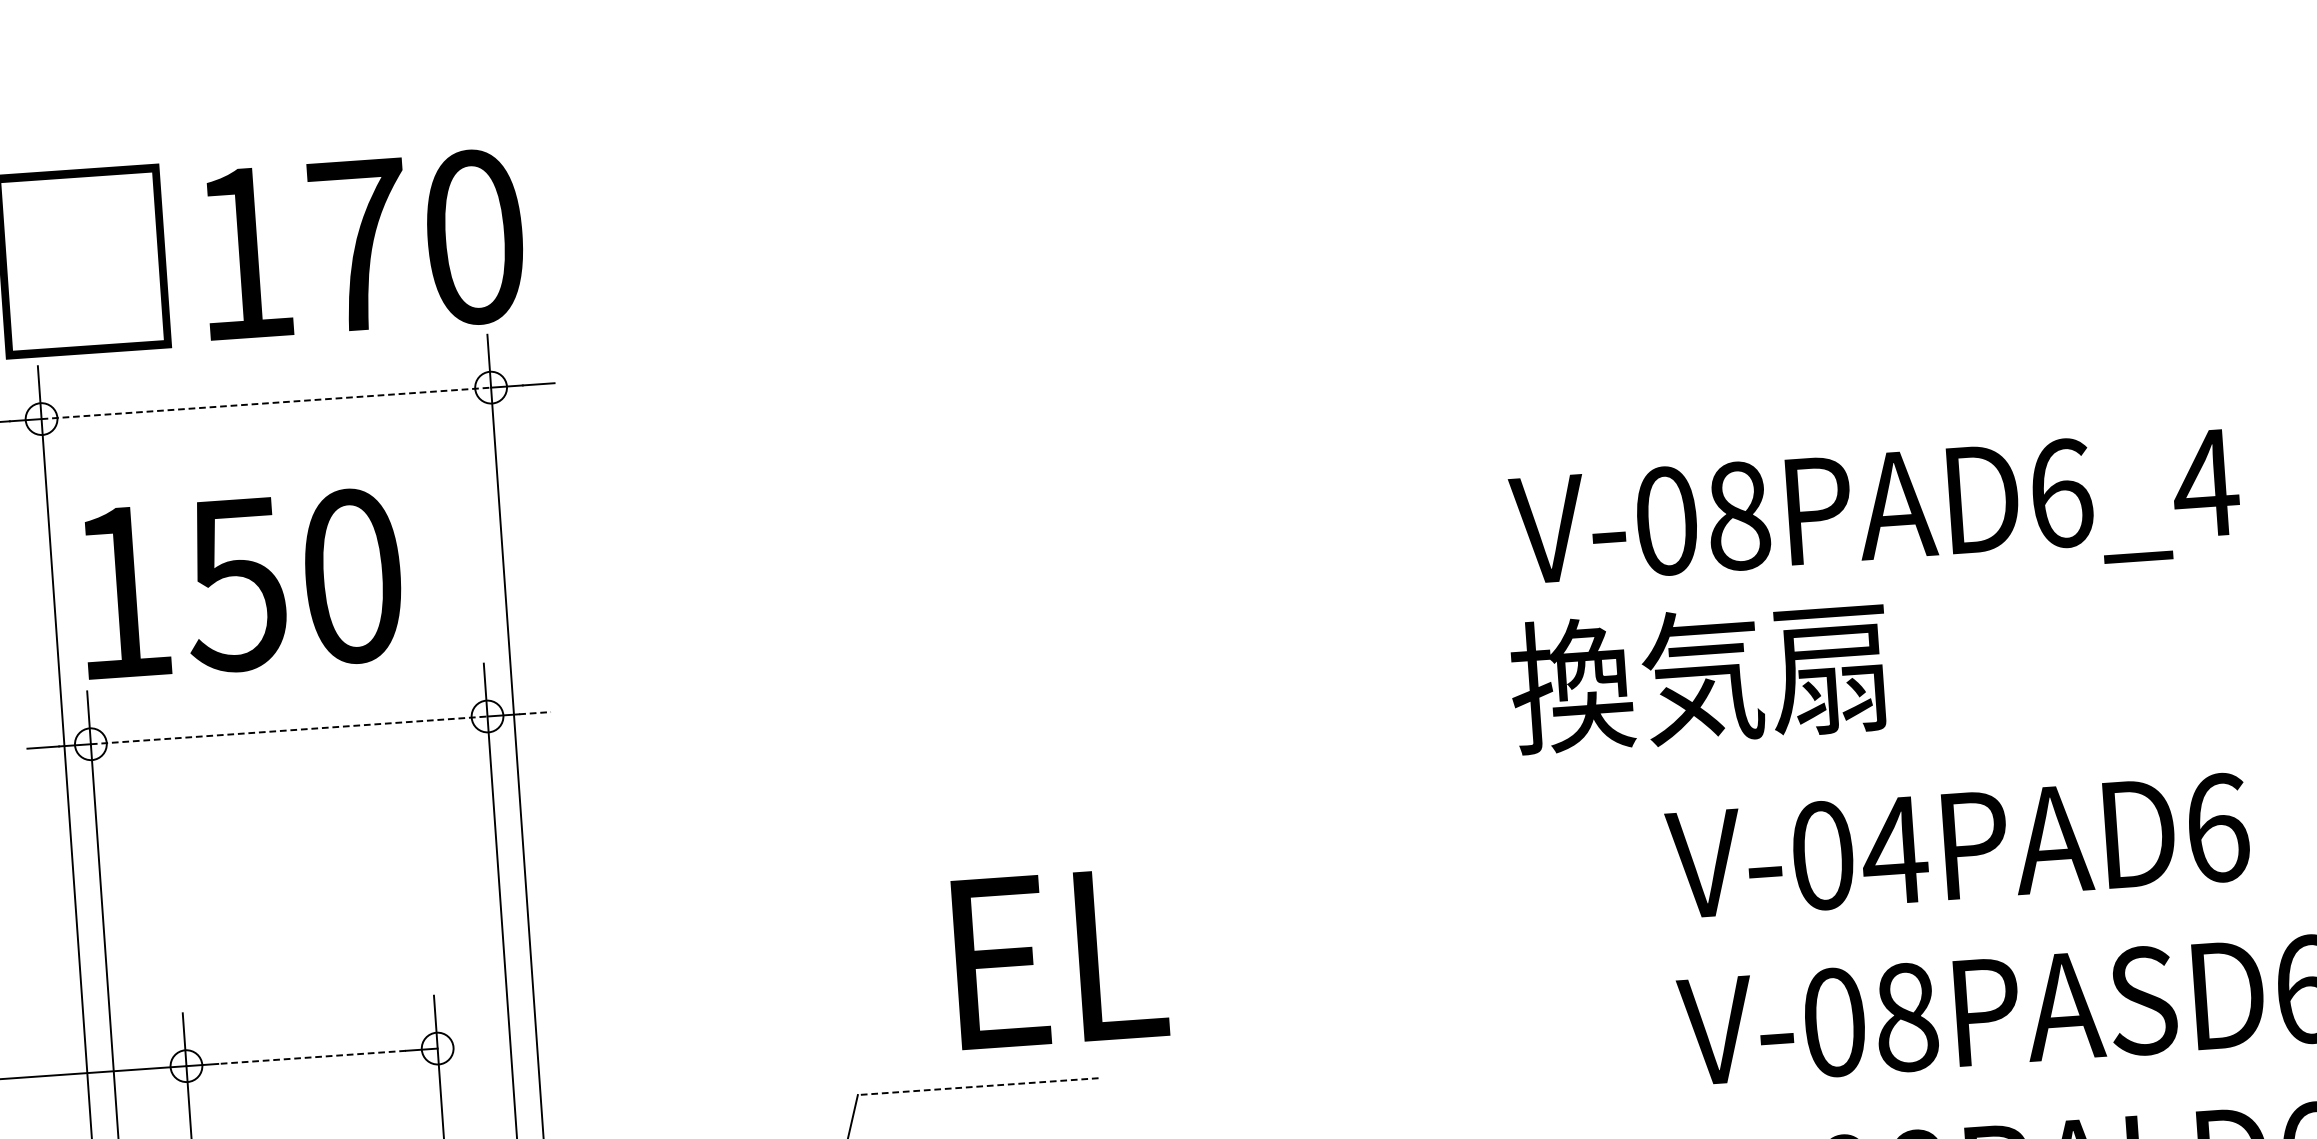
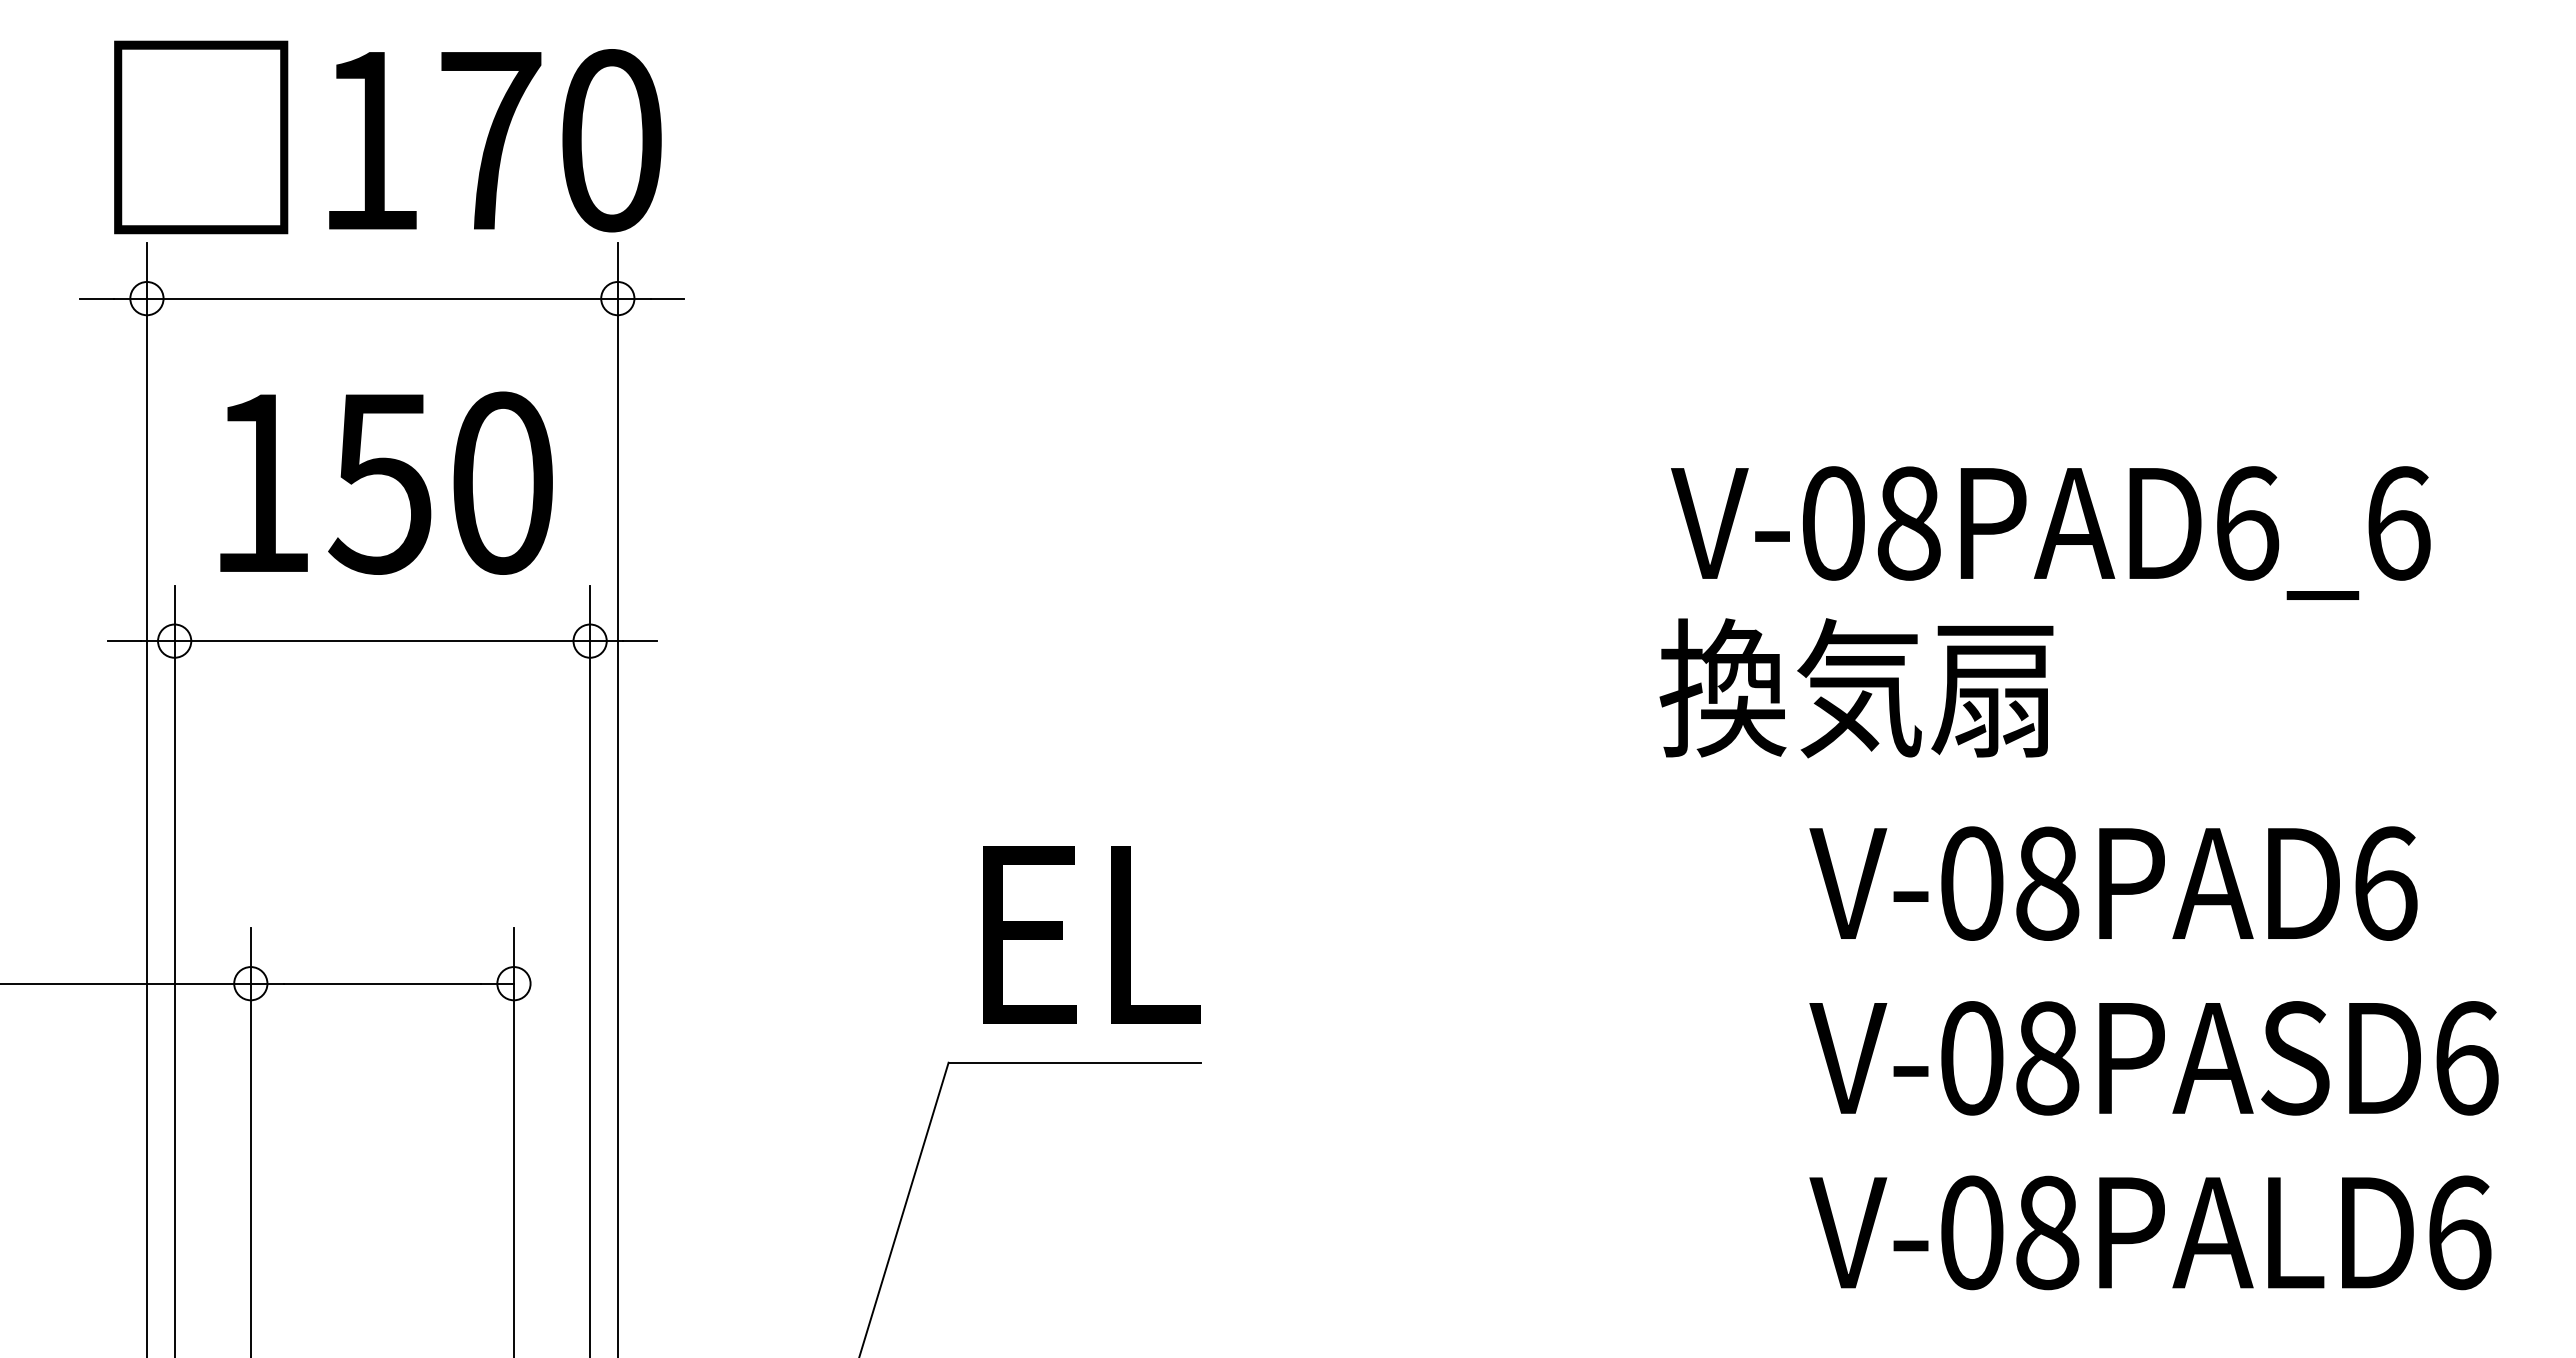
line: (266, 403) -> (382, 298), dashed -> solid
text: (2205, 483) -> (2397, 523), V-08PAD6_4 -> V-08PAD6_6
text: (241, 583) -> (386, 482), moved
line: (534, 713) -> (639, 641), dashed -> solid
line: (289, 730) -> (382, 641), dashed -> solid
text: (1894, 850) -> (2046, 883), V-04PAD6 -> V-08PAD6
text: (1060, 957) -> (1091, 934), moved
line: (311, 1057) -> (381, 983), dashed -> solid
line: (978, 1086) -> (1074, 1062), dashed -> solid

